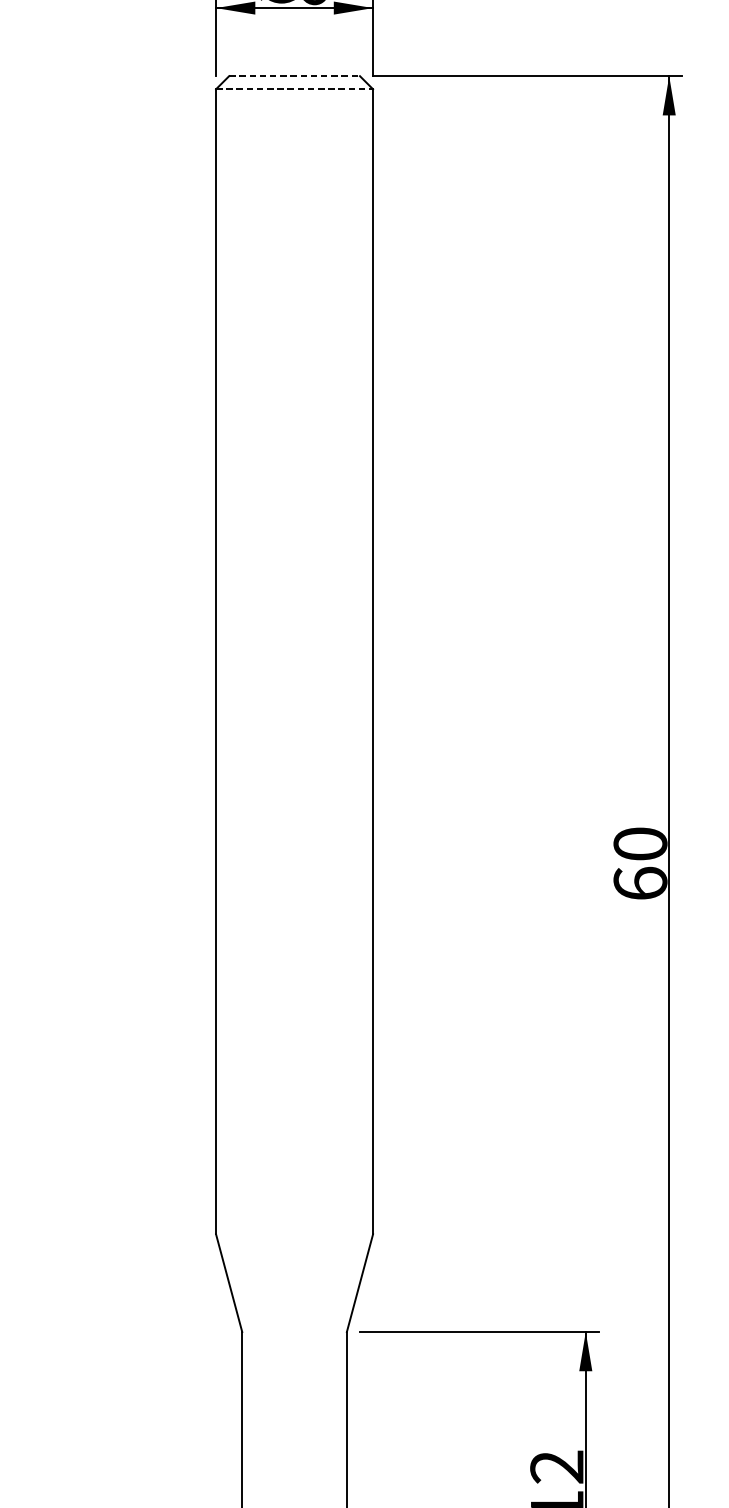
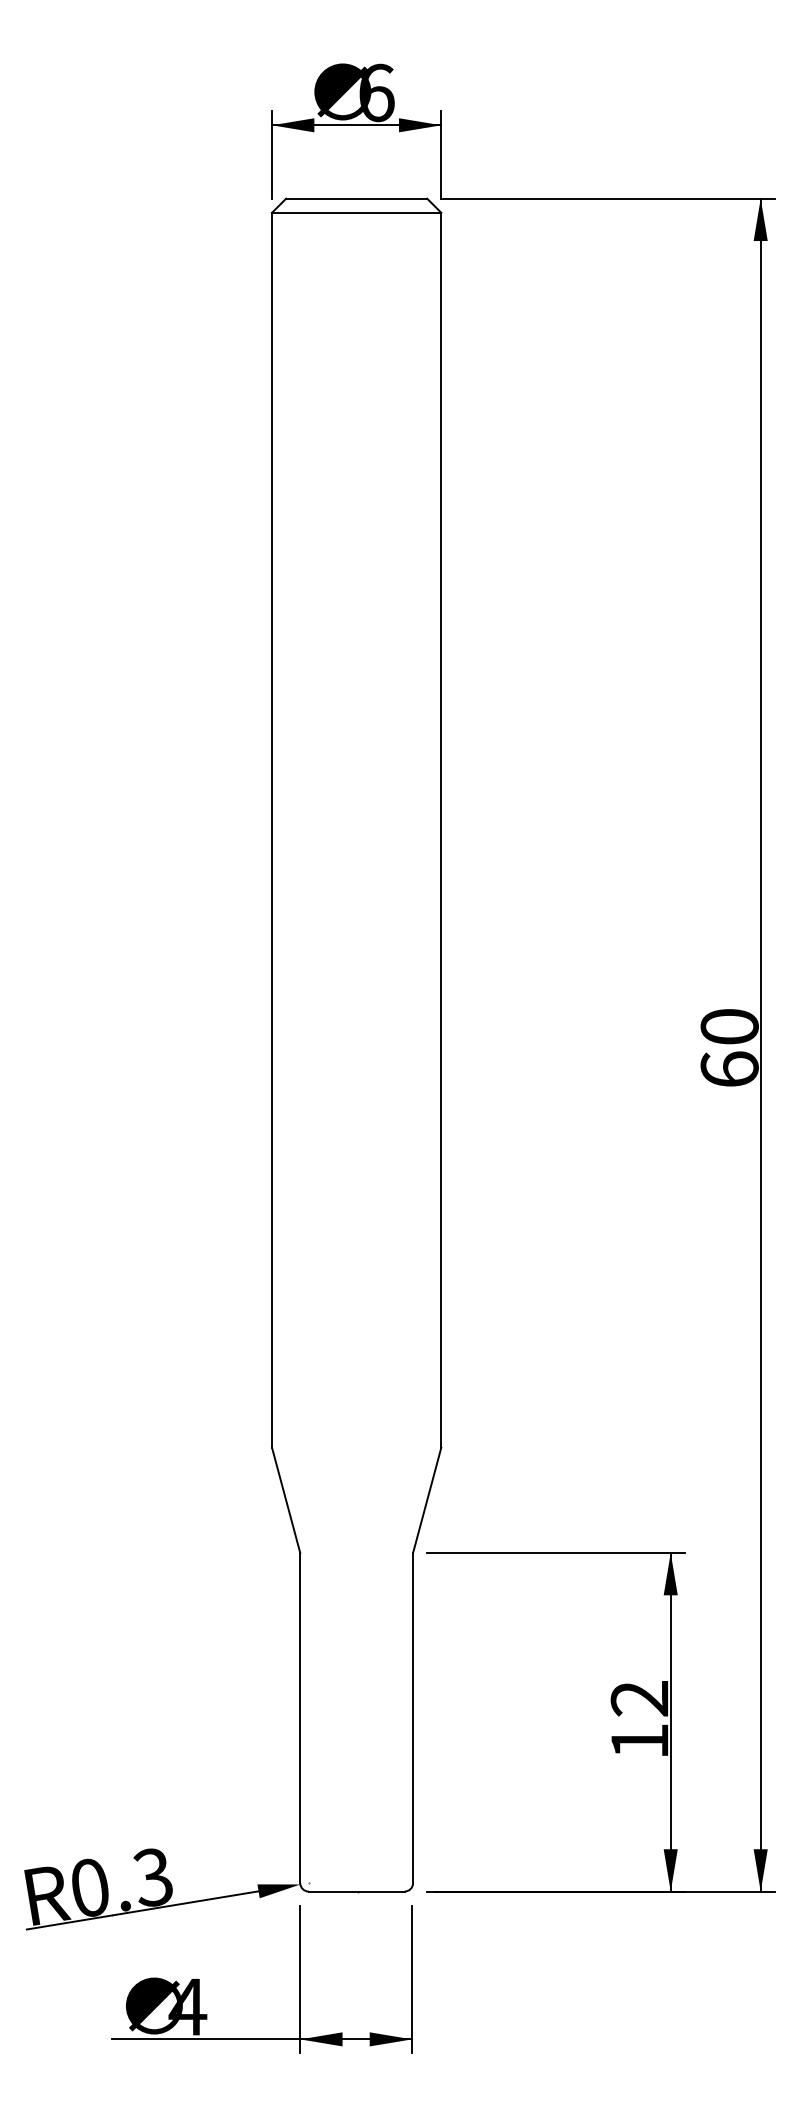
line: (294, 75) -> (356, 198), dashed -> solid
line: (294, 88) -> (356, 212), dashed -> solid

